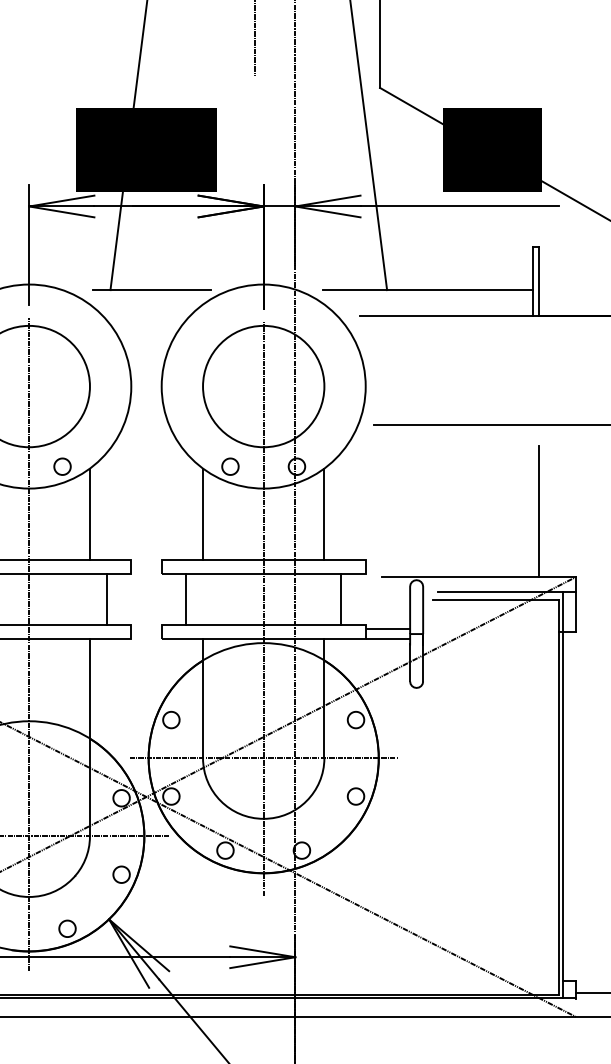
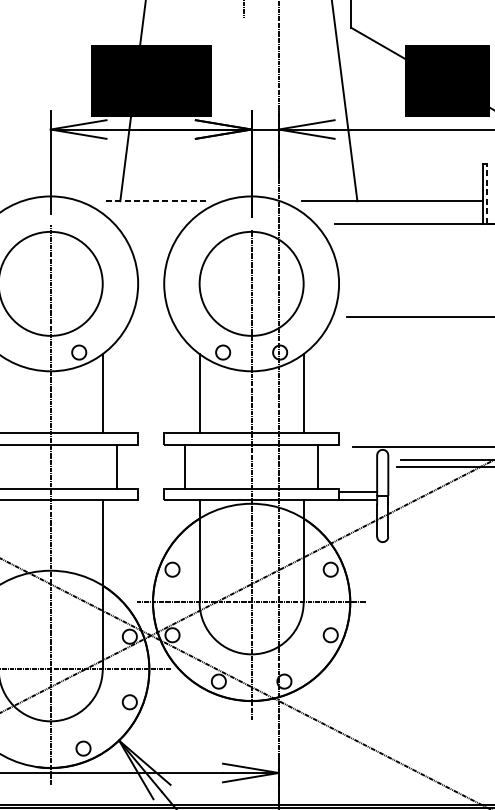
line: (538, 281) -> (487, 193), solid -> dashed
line: (152, 290) -> (156, 201), solid -> dashed
line: (538, 511) -> (487, 390), removed

